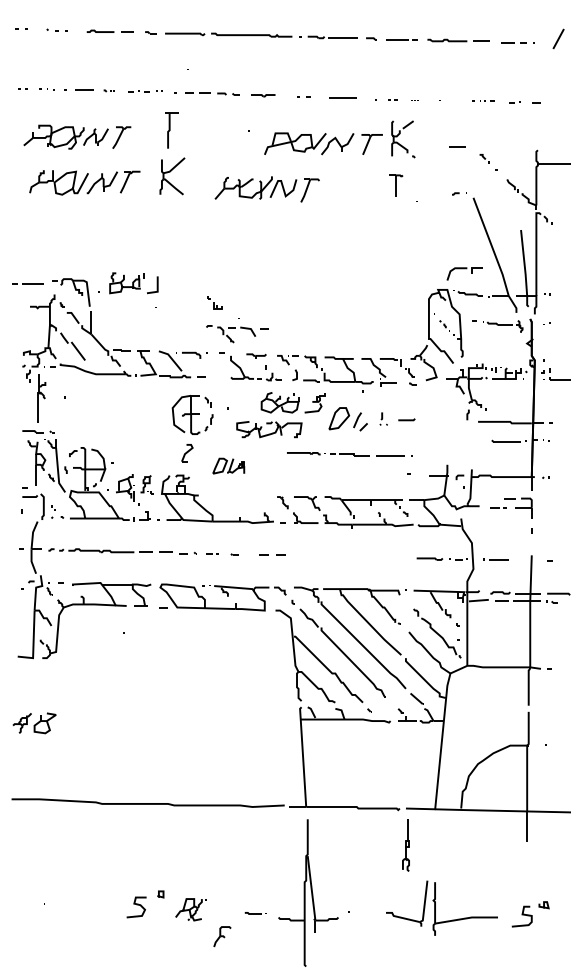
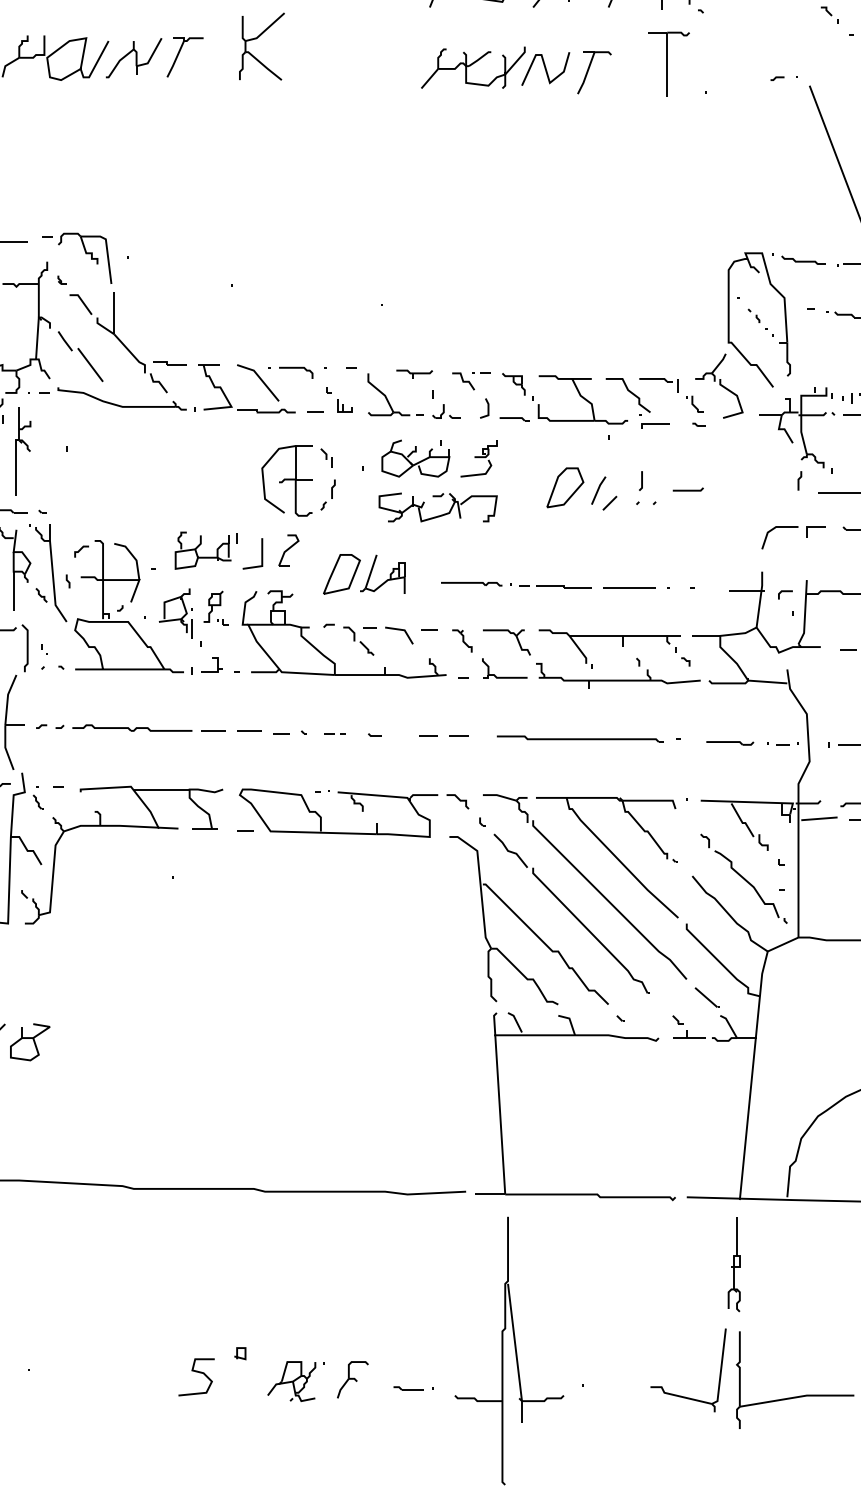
part: (395, 185) -> (667, 63), size x1.67
part: (266, 189) -> (514, 70), moved
part: (464, 273) -> (793, 536), moved
part: (133, 283) -> (218, 551), moved
part: (214, 302) -> (338, 400), moved
part: (235, 328) -> (376, 629), moved
part: (292, 402) -> (438, 458), moved
part: (383, 418) -> (645, 487), size x1.43
part: (349, 454) -> (554, 585), moved
part: (228, 465) -> (363, 572), size x1.43
part: (351, 556) -> (587, 738), added
part: (405, 845) -> (733, 1264), moved
part: (222, 936) -> (352, 1379), moved

